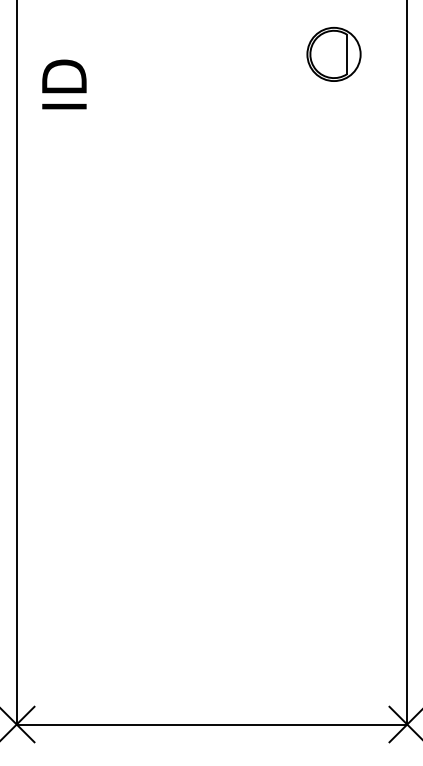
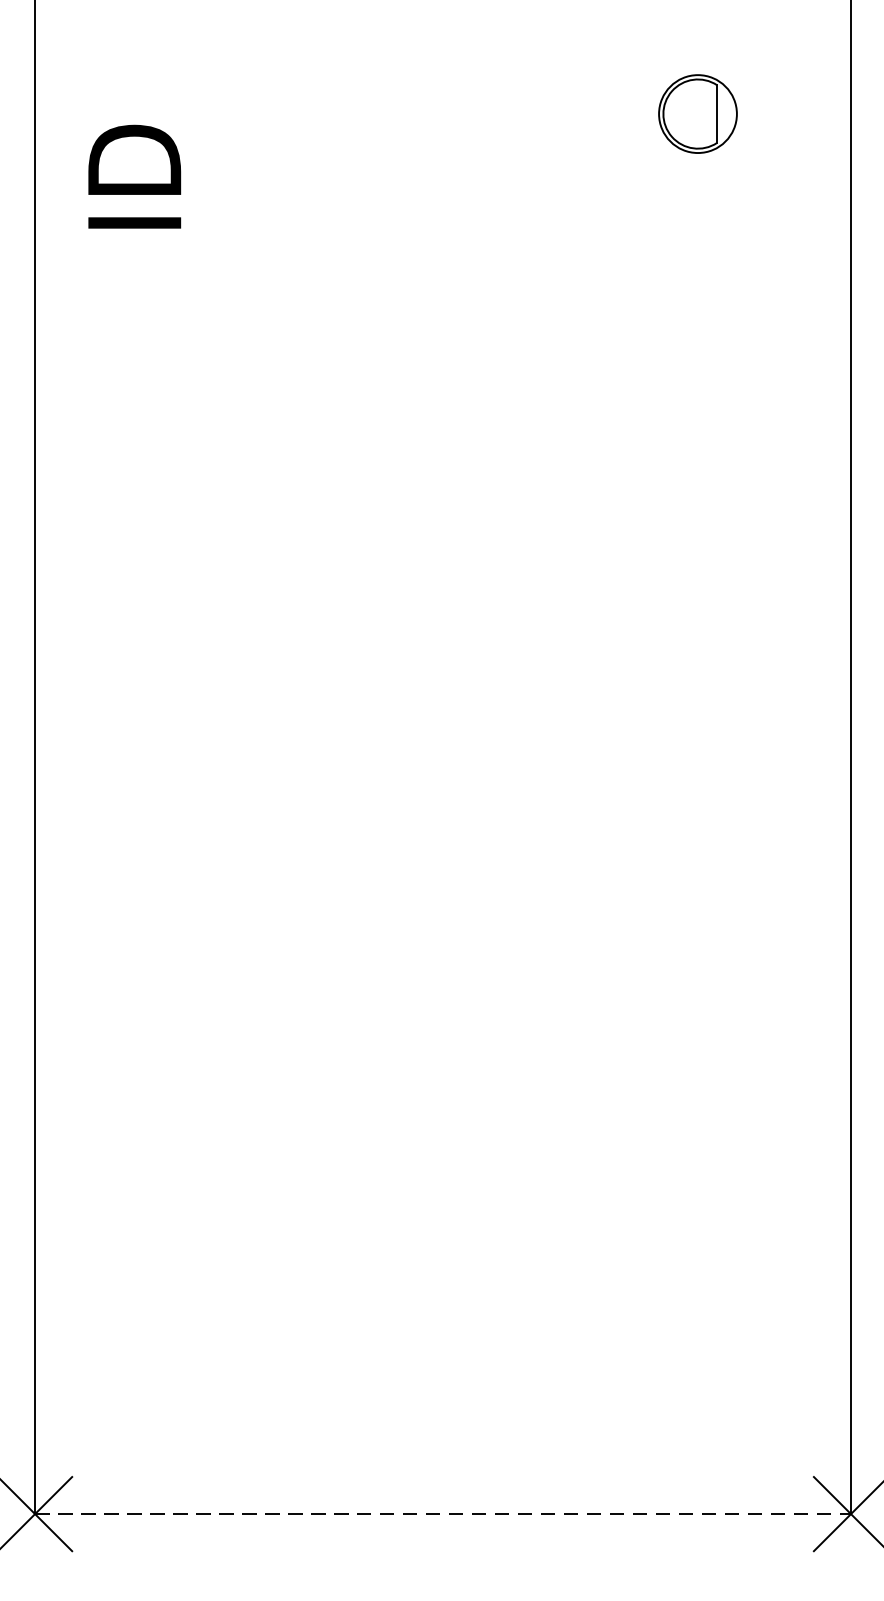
part: (333, 54) -> (696, 114), size x0.7
line: (212, 724) -> (444, 1514), solid -> dashed

